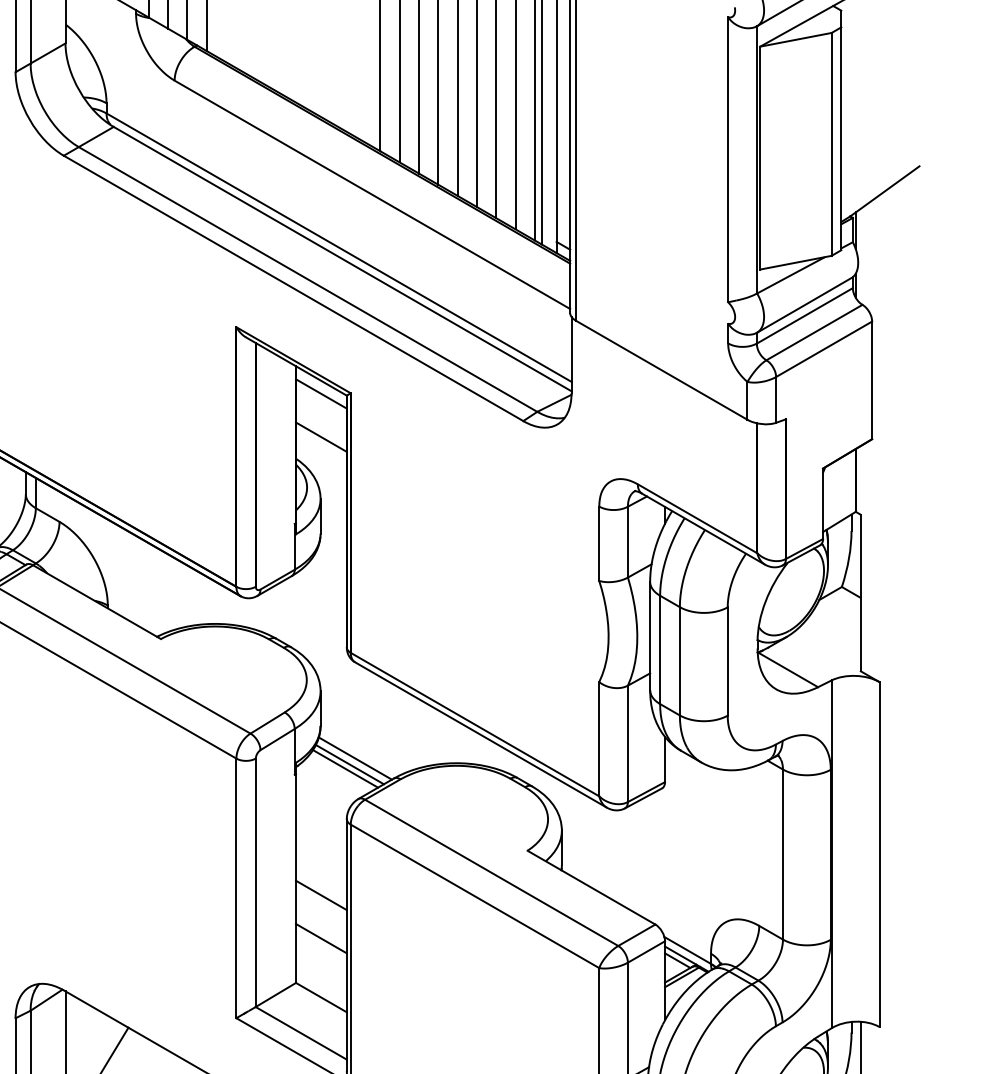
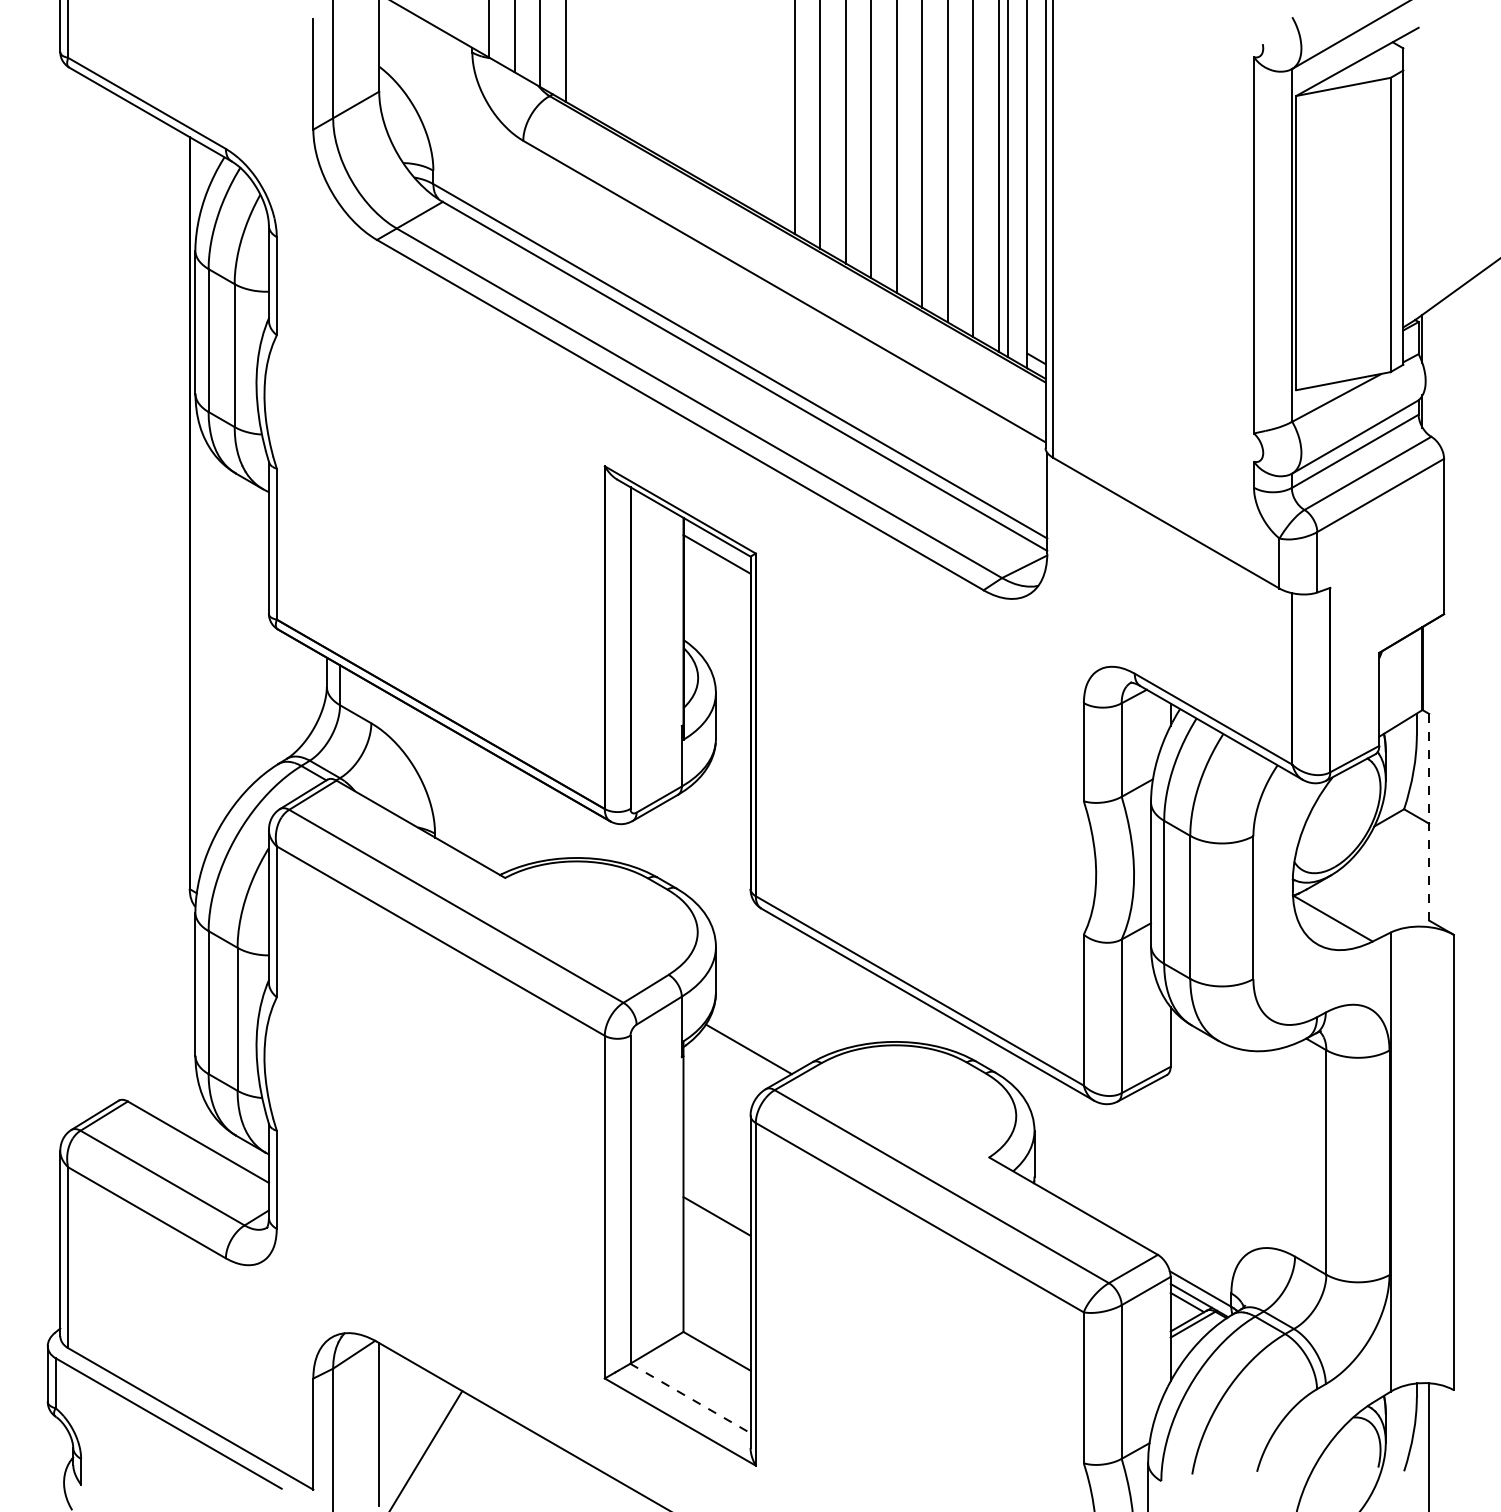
line: (321, 437) -> (716, 611), removed
line: (861, 593) -> (1429, 817), solid -> dashed
line: (355, 758) -> (761, 1035), removed
line: (349, 764) -> (754, 1043), removed
line: (321, 938) -> (716, 1273), removed
line: (301, 1033) -> (690, 1398), solid -> dashed

